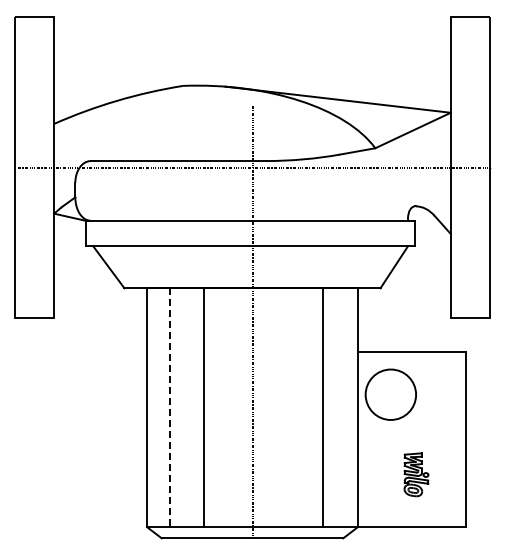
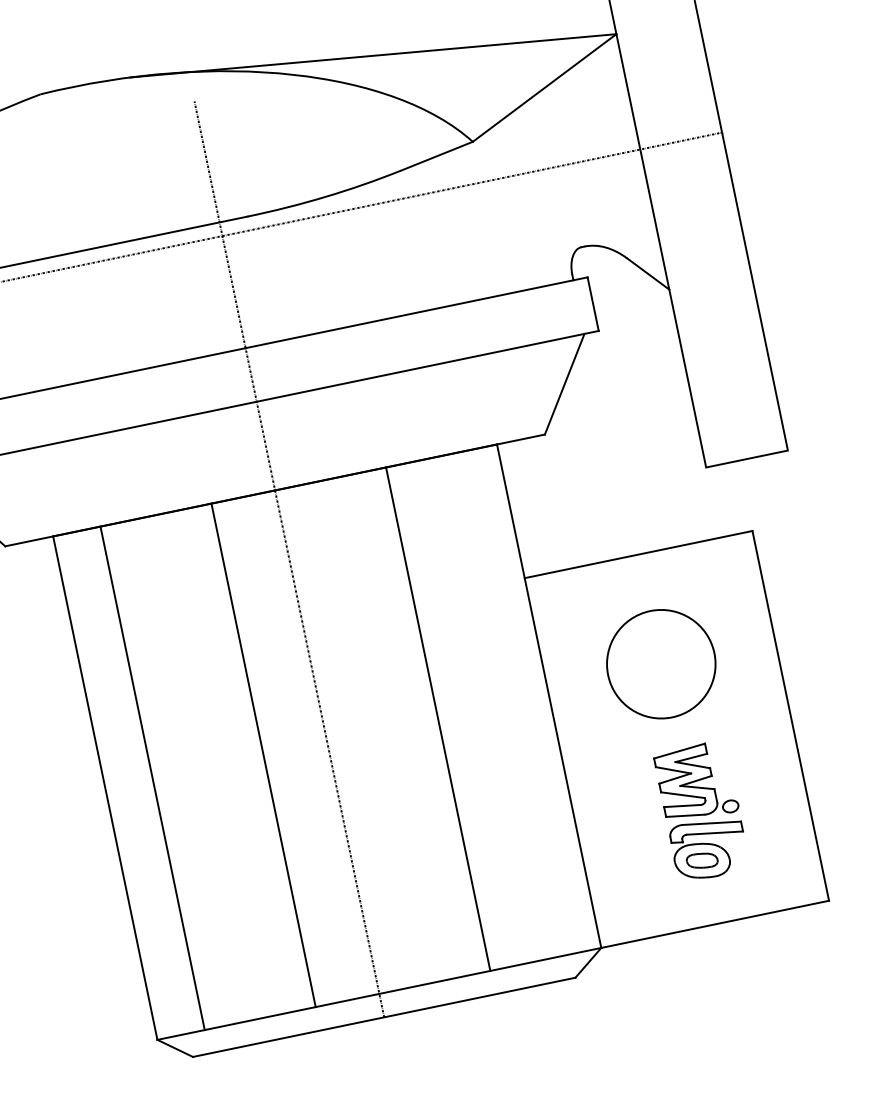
circle: (390, 394) -> (660, 663), moved
line: (204, 407) -> (263, 754), moved
line: (323, 407) -> (438, 718), moved
line: (169, 408) -> (152, 779), dashed -> solid
part: (416, 474) -> (701, 811), size x1.43

